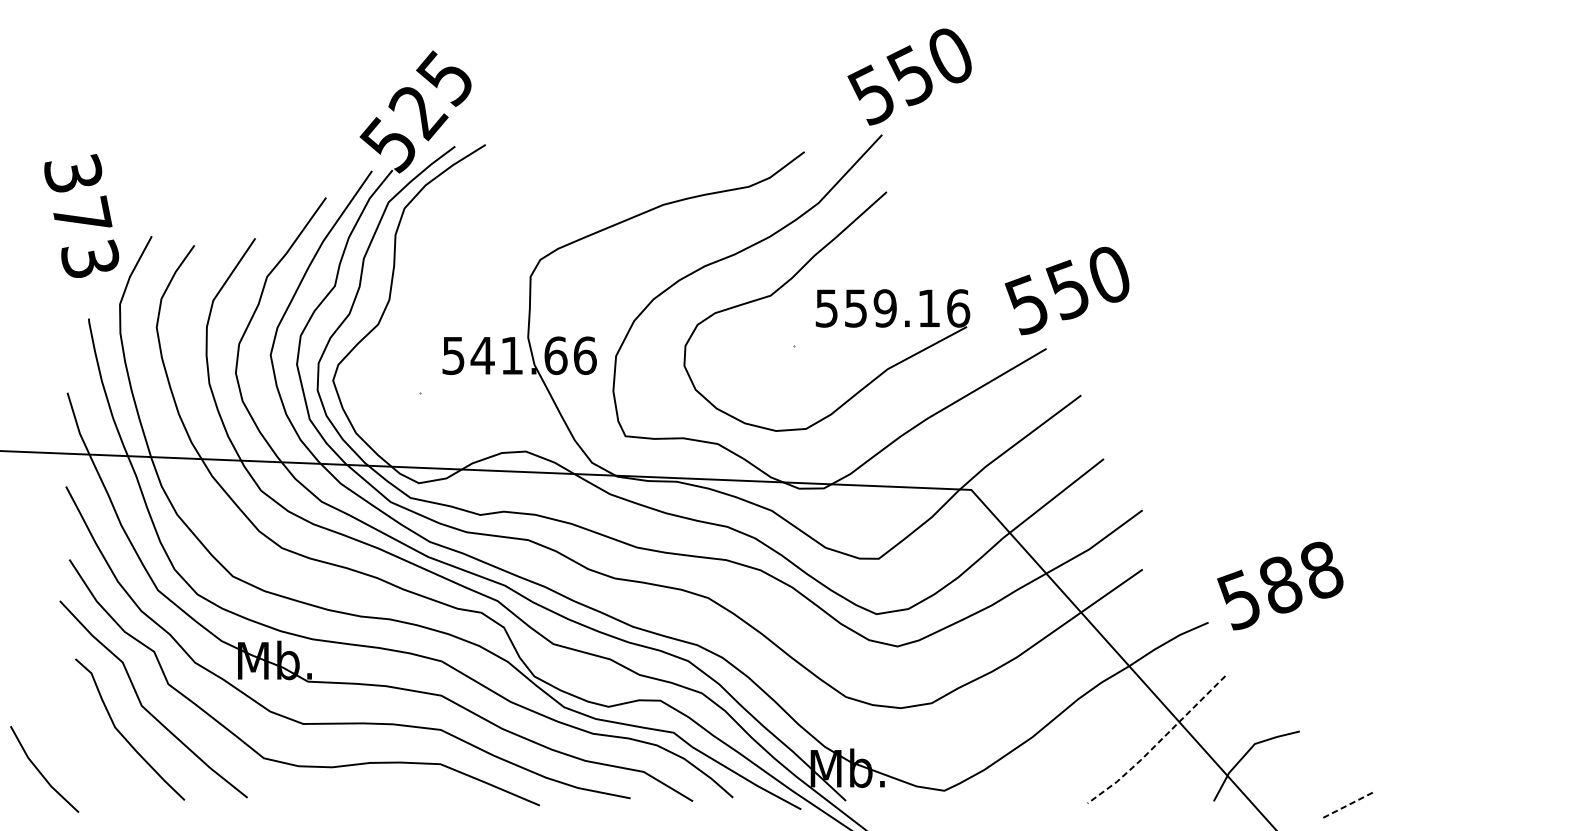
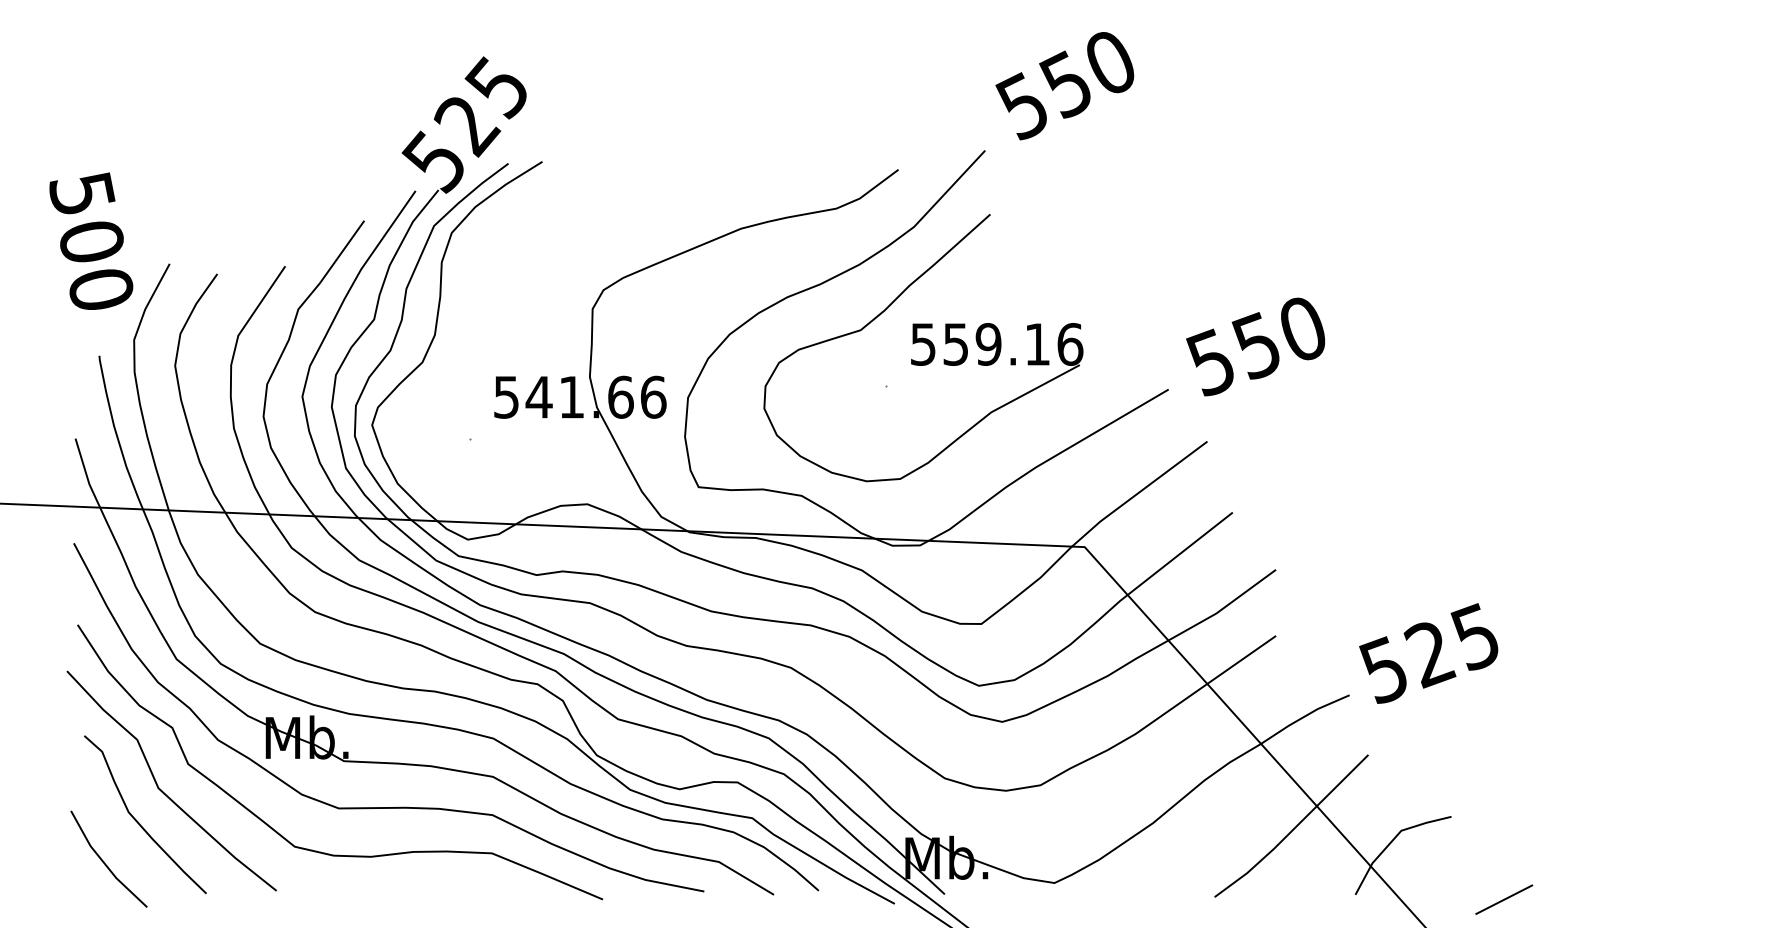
text: (909, 77) -> (1064, 86), moved
text: (81, 216) -> (91, 241), 373 -> 500
text: (1066, 290) -> (1255, 346), moved
text: (1299, 578) -> (1451, 645), 588 -> 525
line: (1158, 742) -> (1293, 829), dashed -> solid
line: (40, 771) -> (104, 861), moved
line: (1346, 805) -> (1503, 899), dashed -> solid

